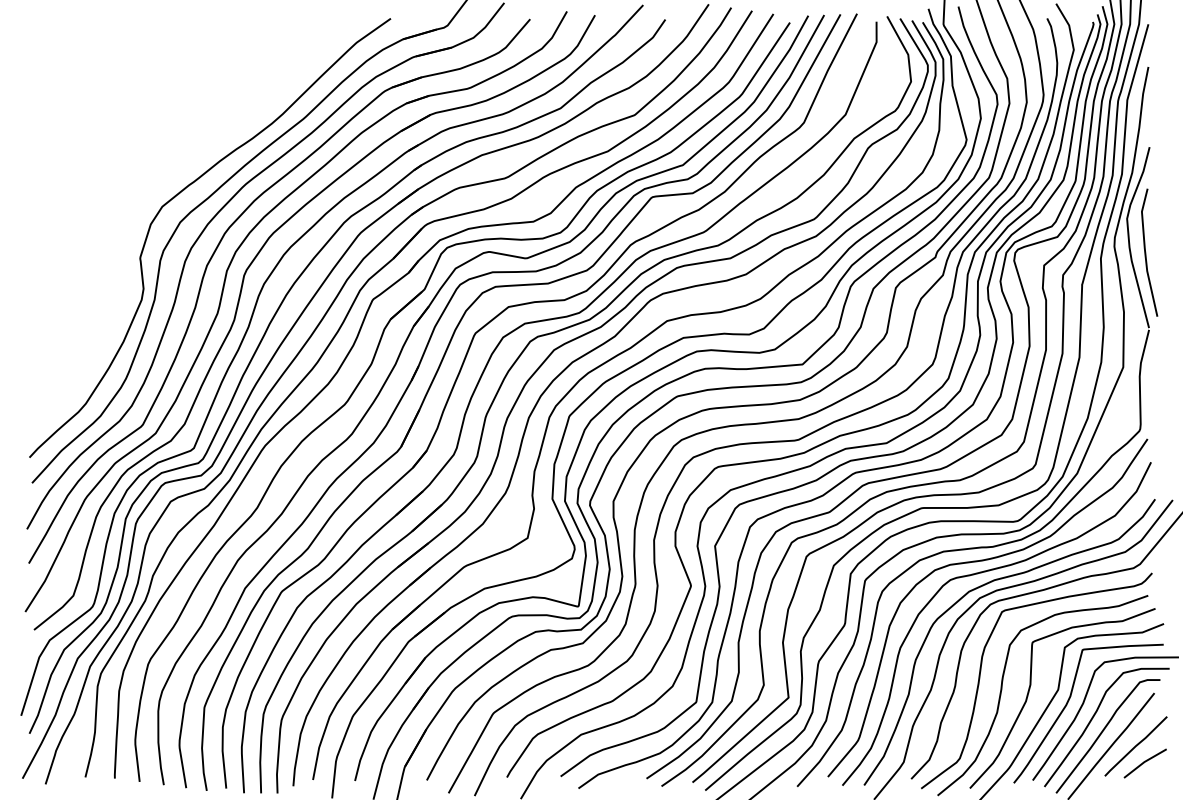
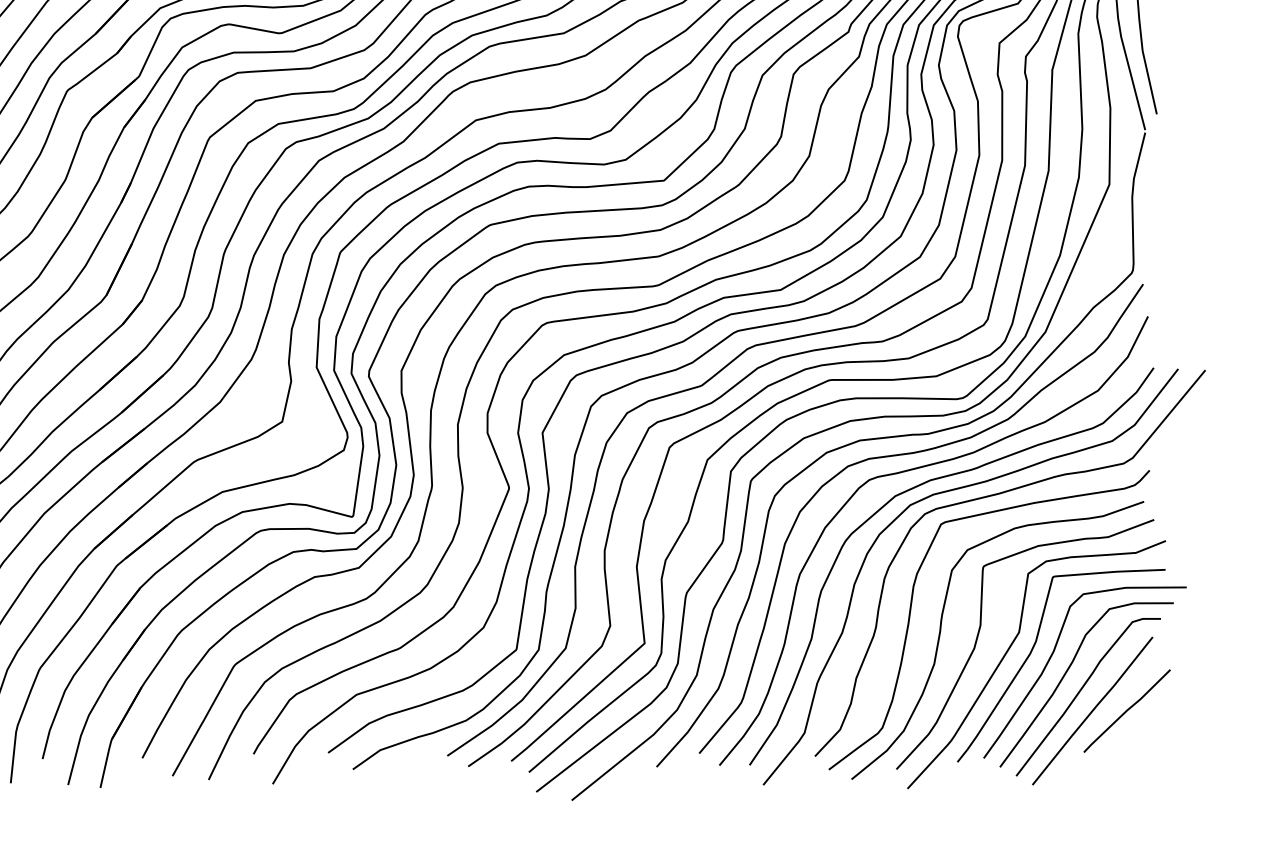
line: (1144, 763) -> (1138, 734), removed

